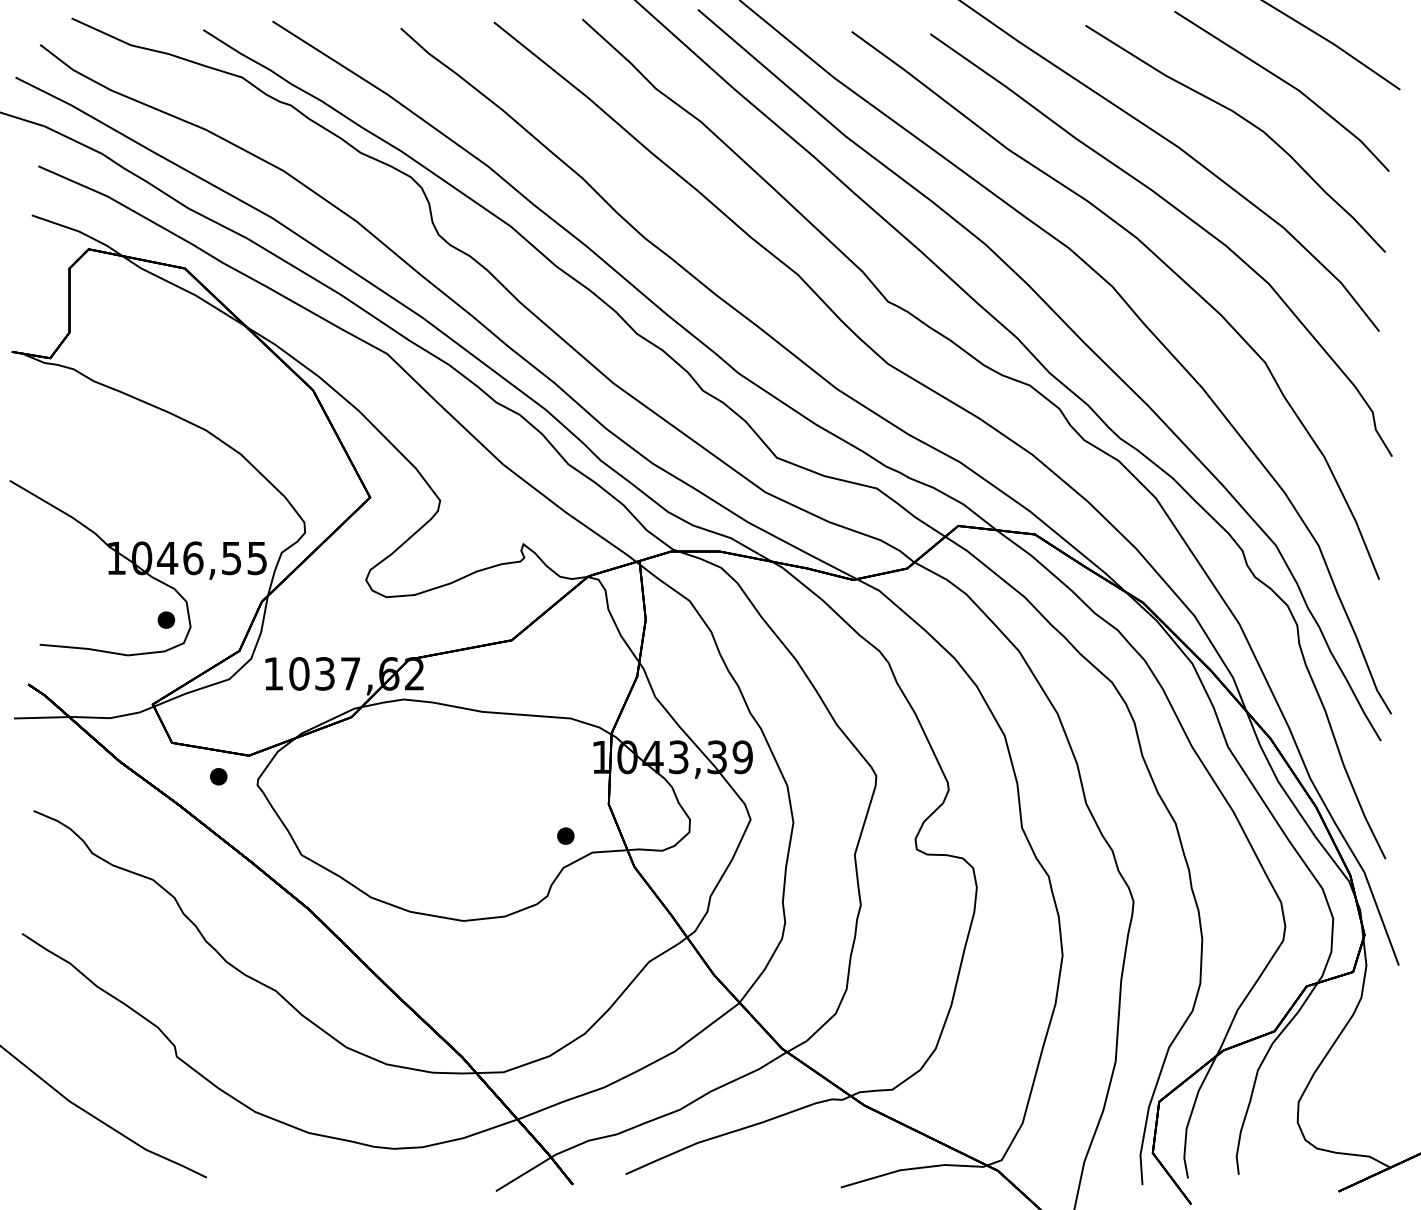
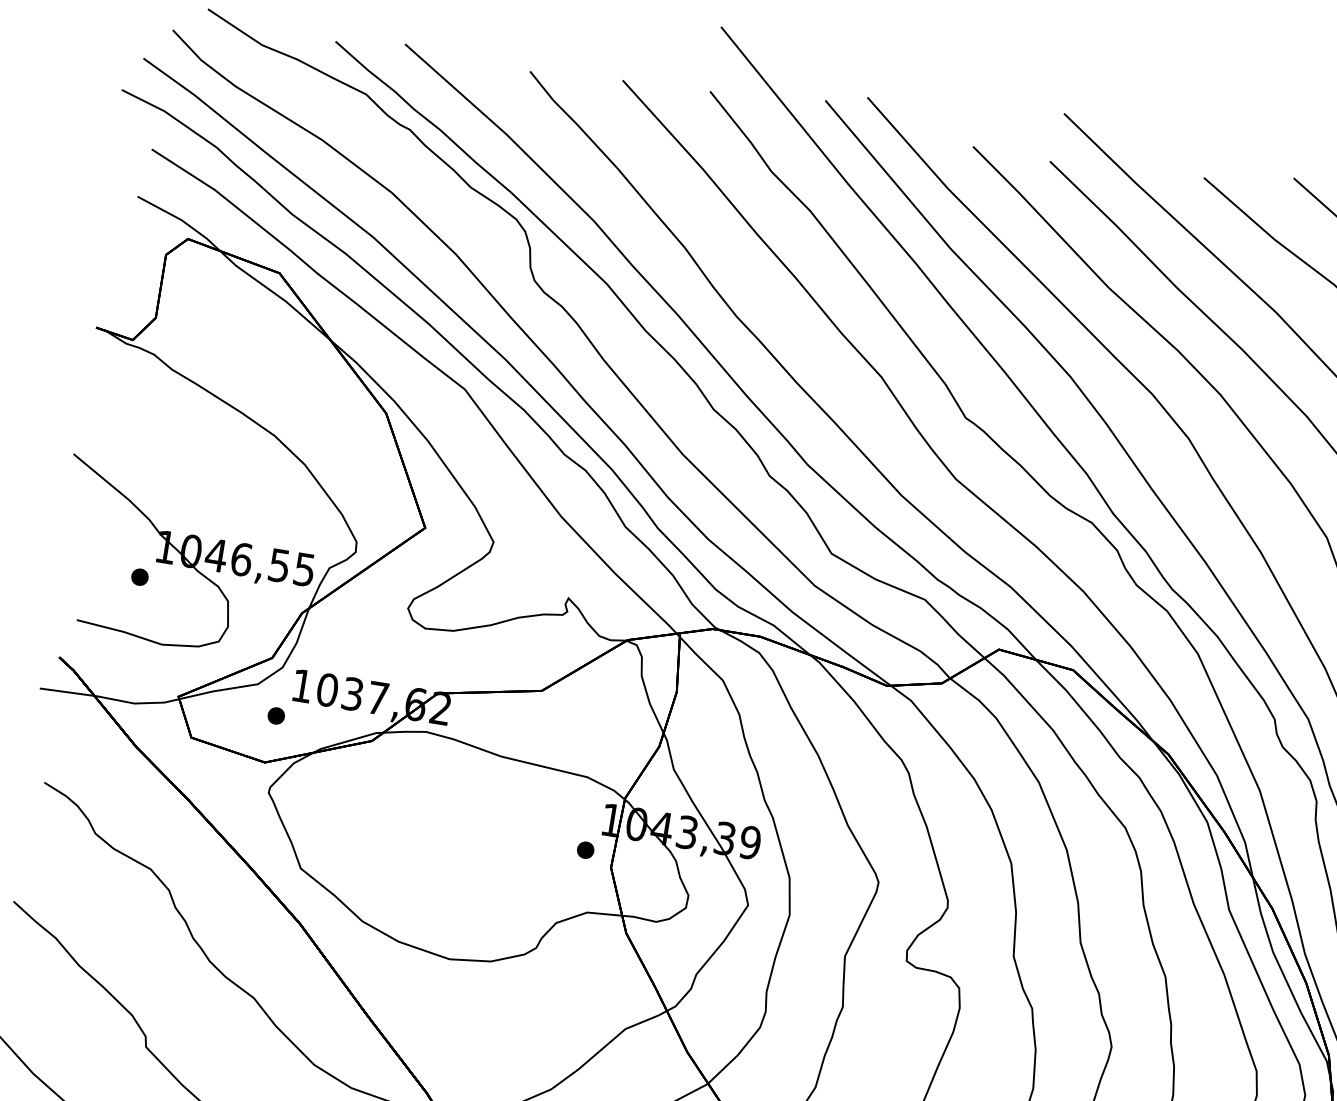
part: (165, 619) -> (139, 576), moved
part: (218, 776) -> (276, 715), moved
part: (565, 835) -> (585, 849), moved

